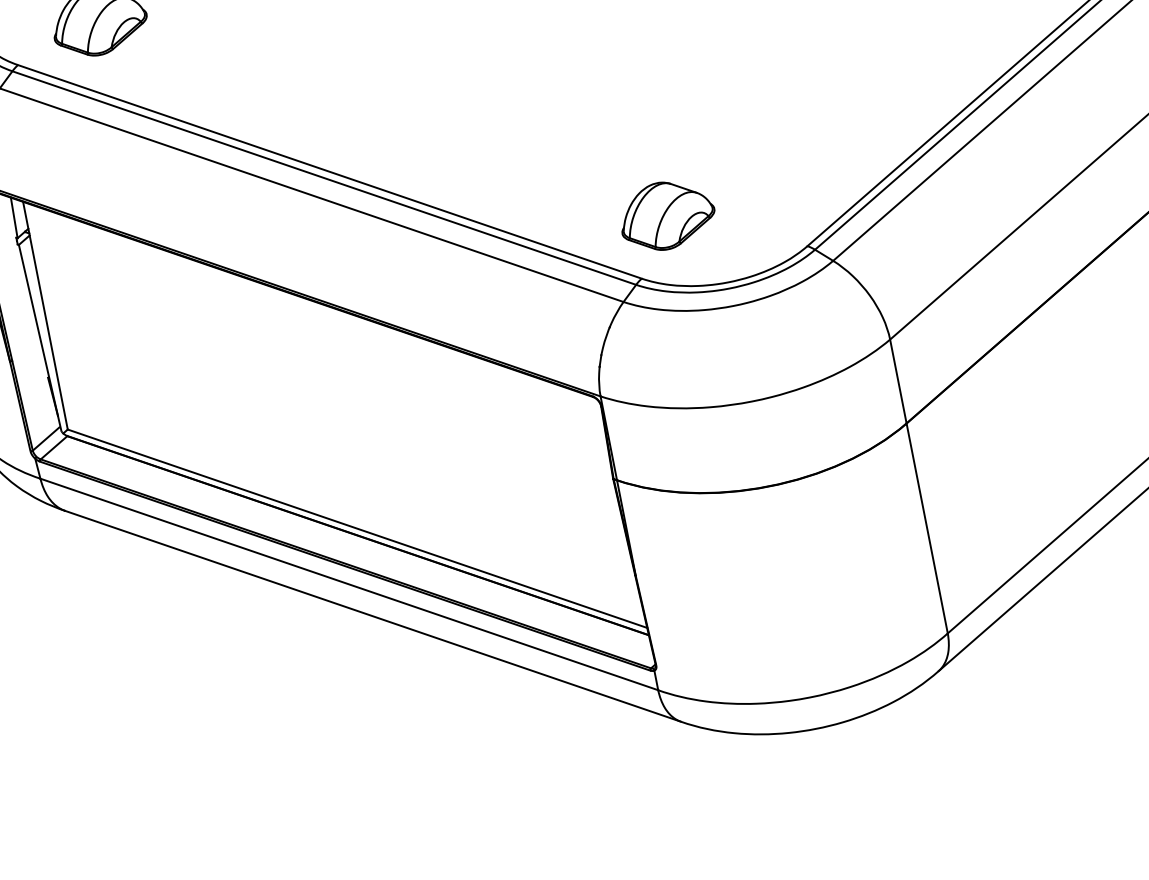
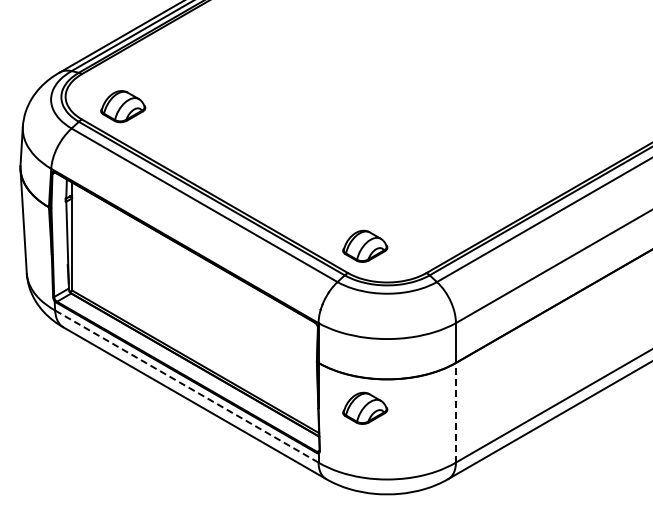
line: (926, 528) -> (455, 412), solid -> dashed
part: (734, 554) -> (365, 407), added
line: (348, 584) -> (186, 386), solid -> dashed

